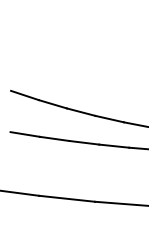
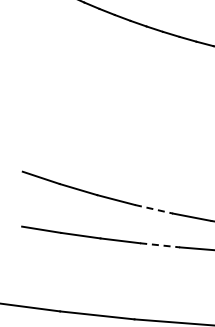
line: (109, 119) -> (154, 209), solid -> dashed
line: (114, 146) -> (160, 245), solid -> dashed

